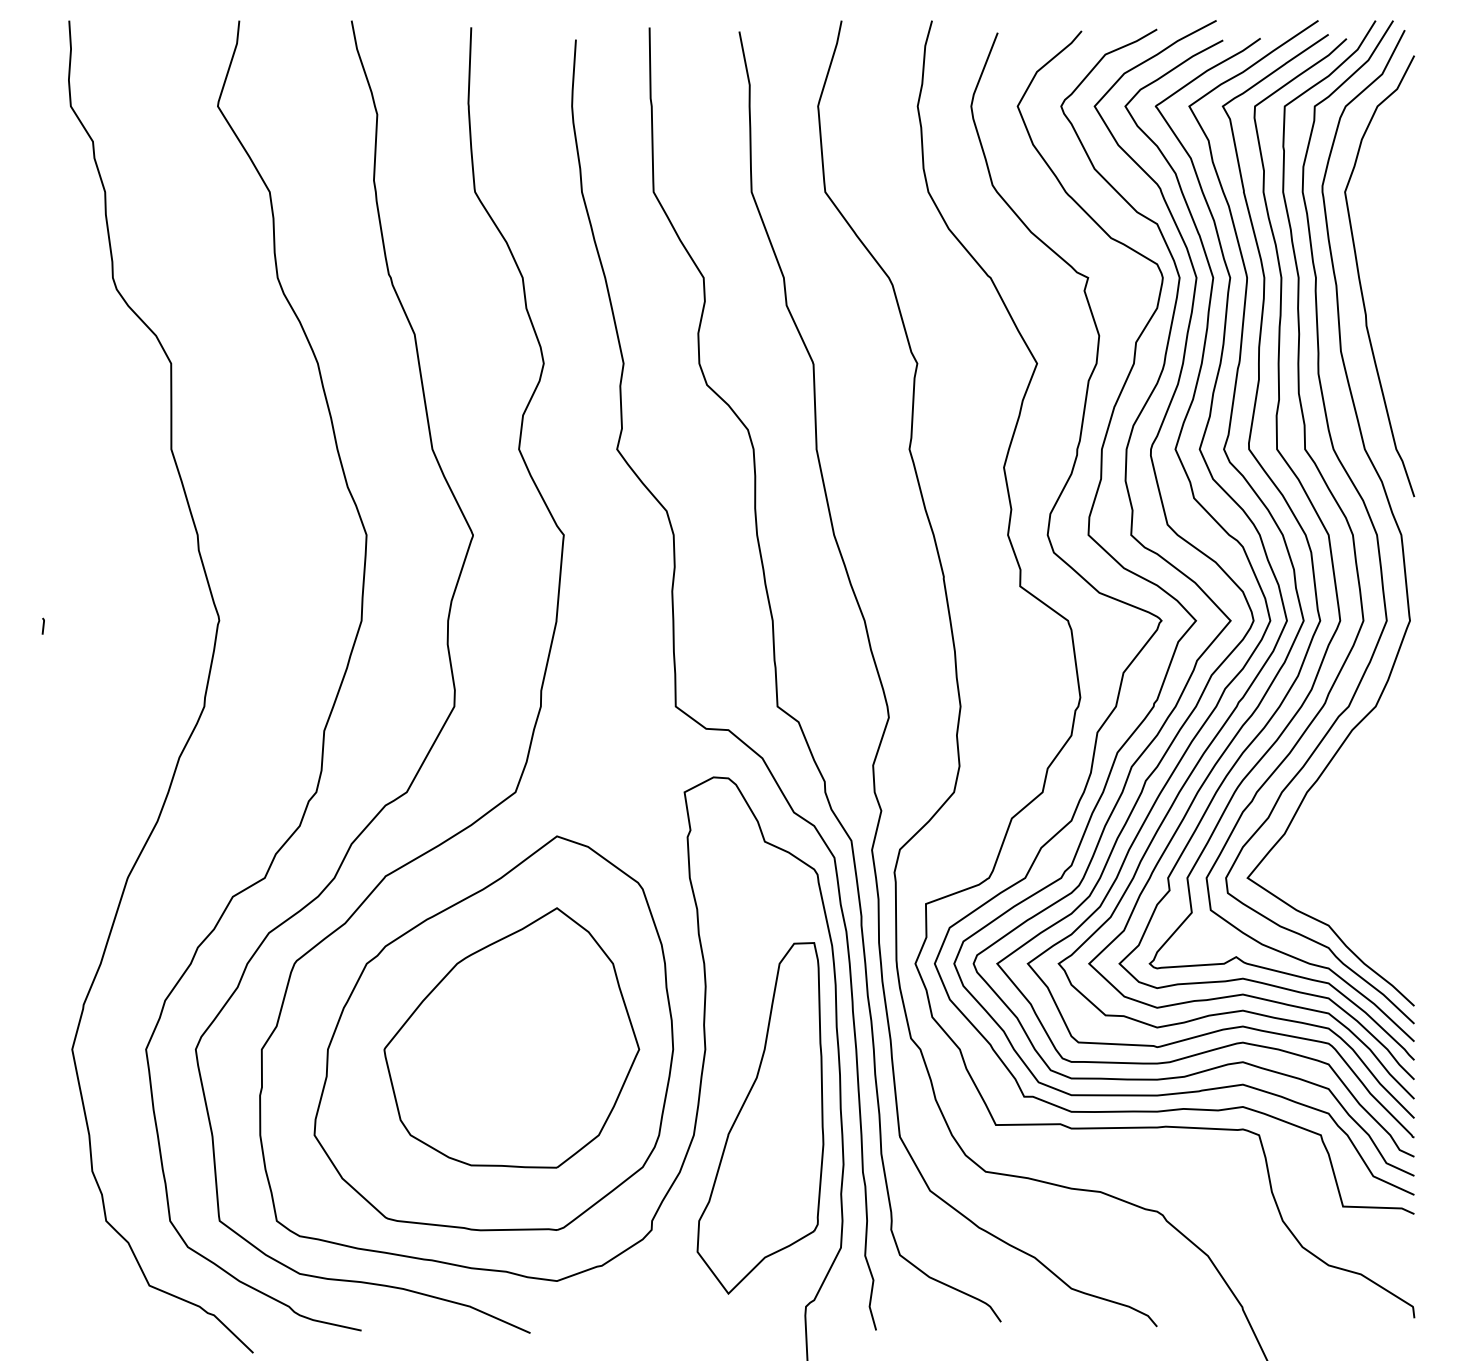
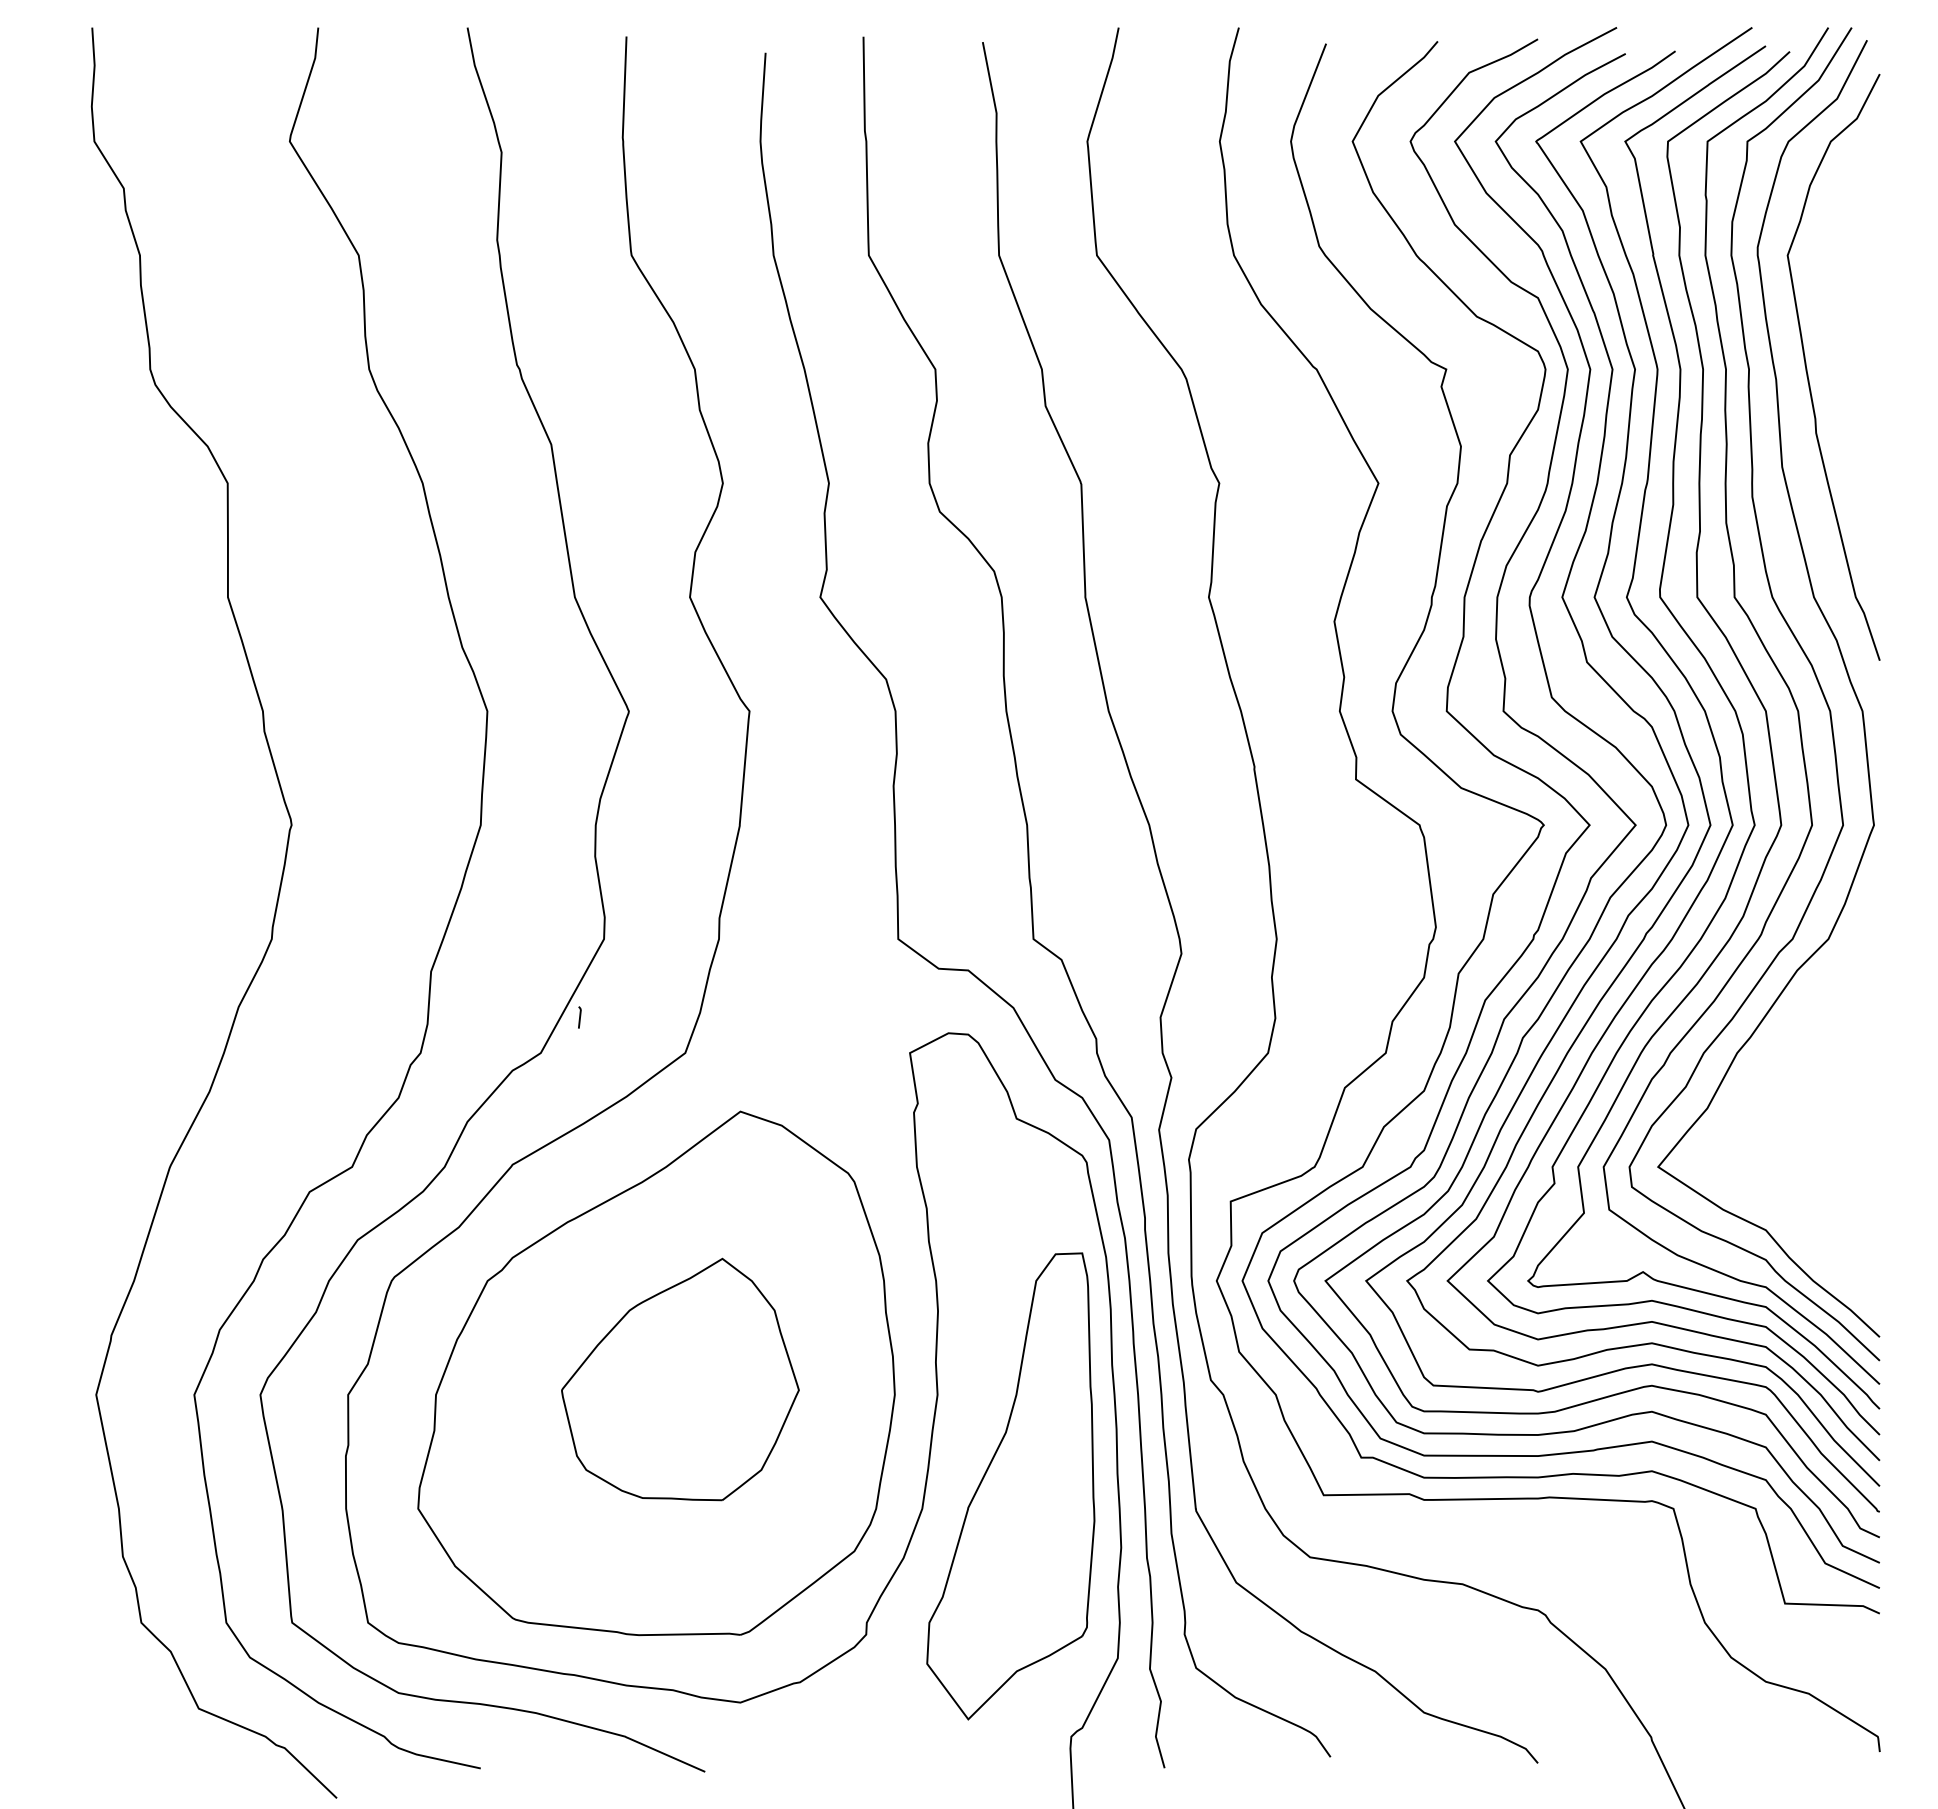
line: (43, 626) -> (579, 1017), moved
part: (511, 1037) -> (680, 1379), size x0.7

